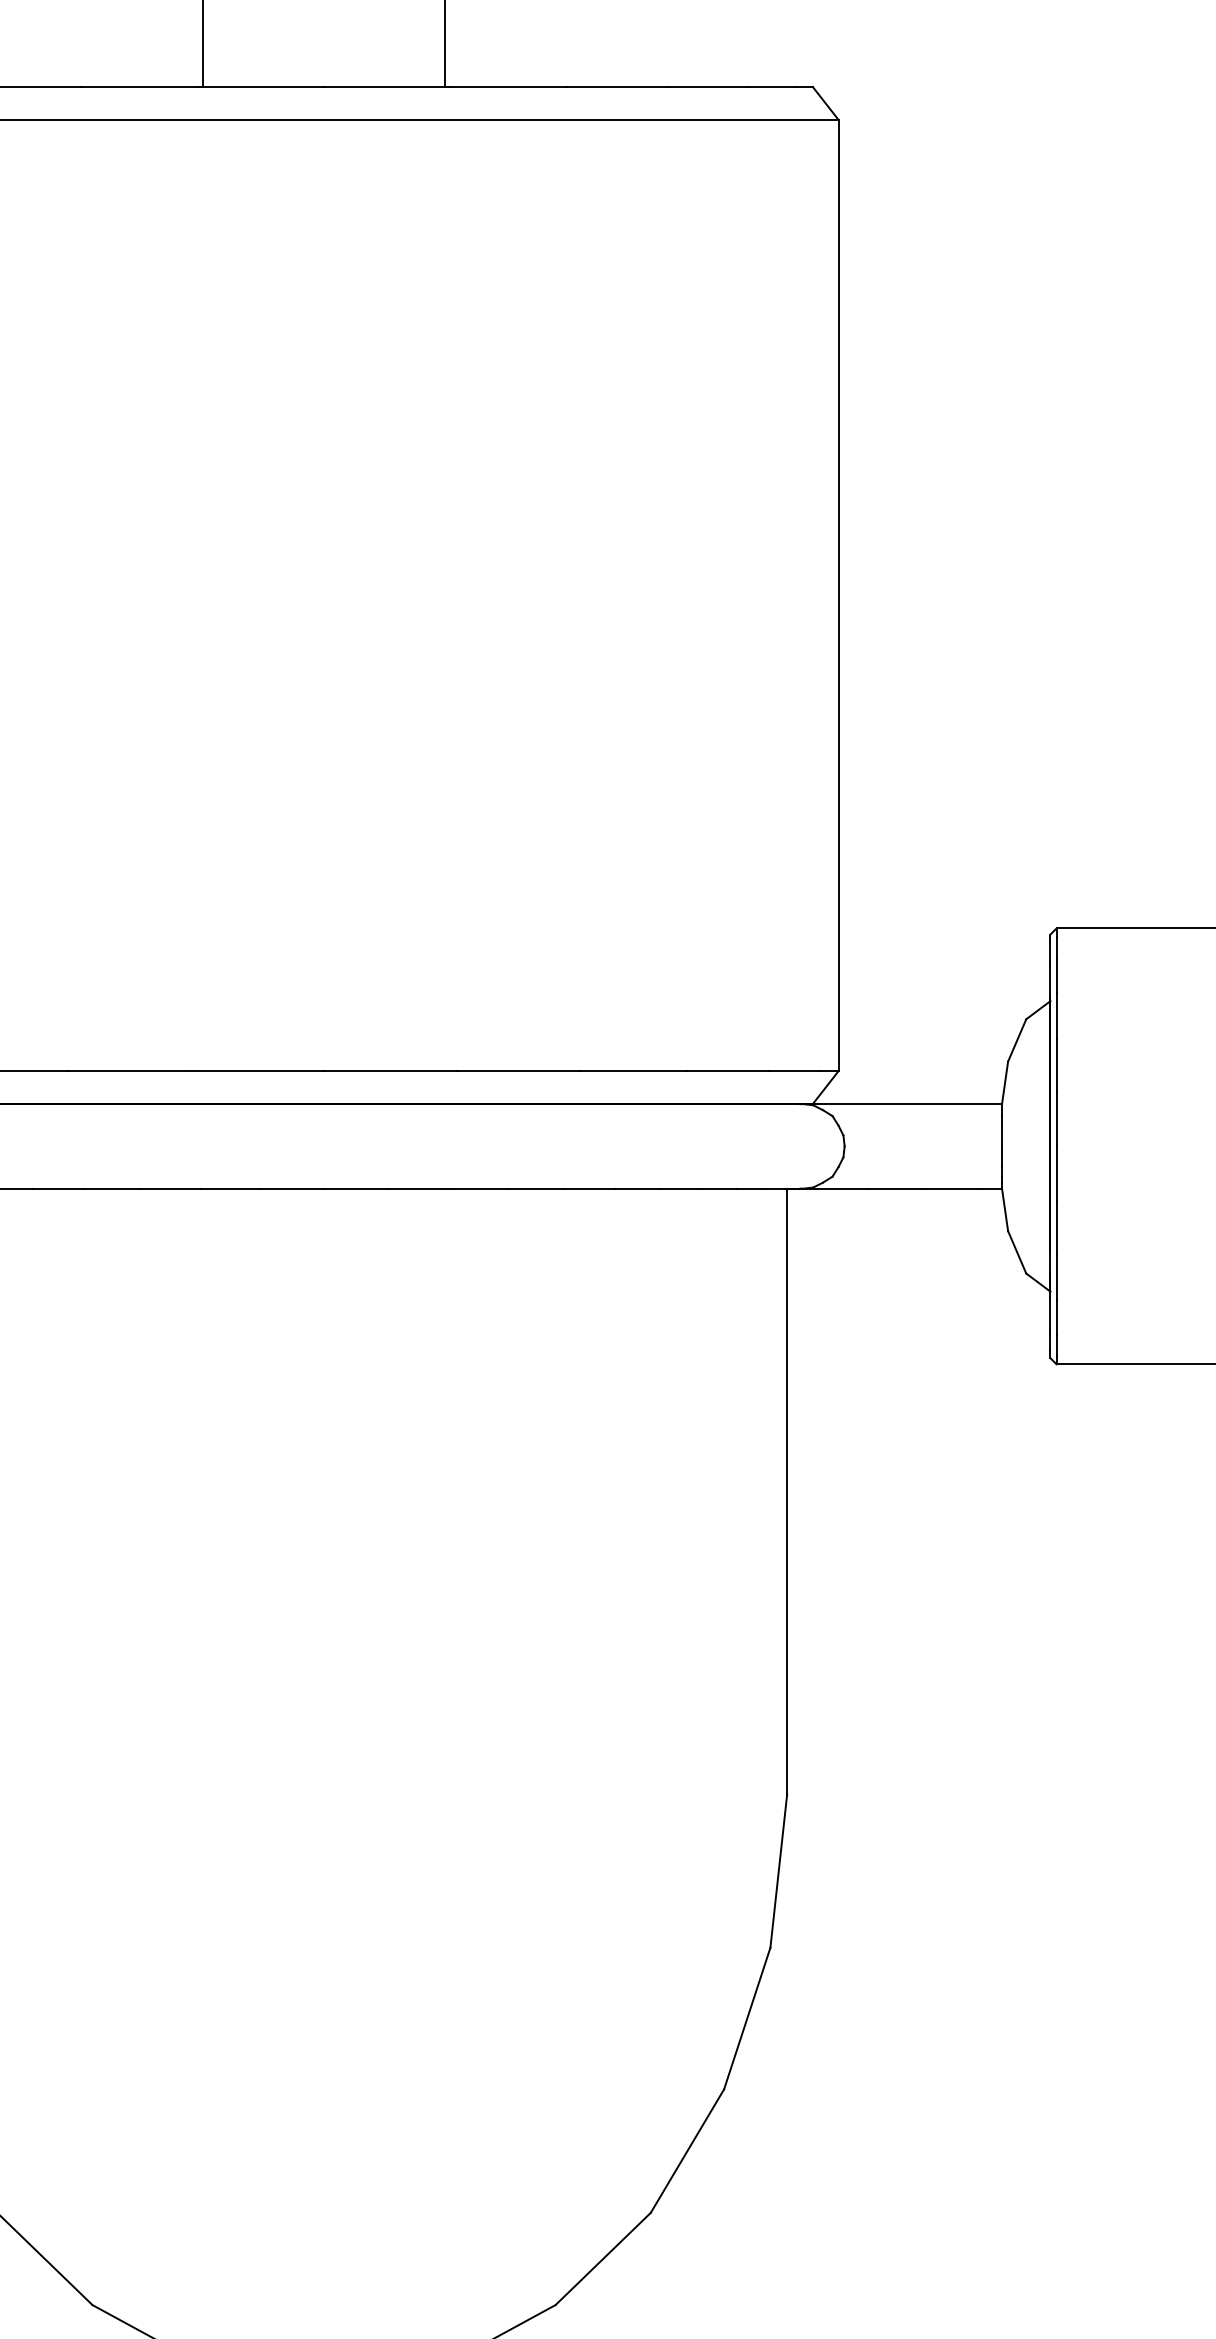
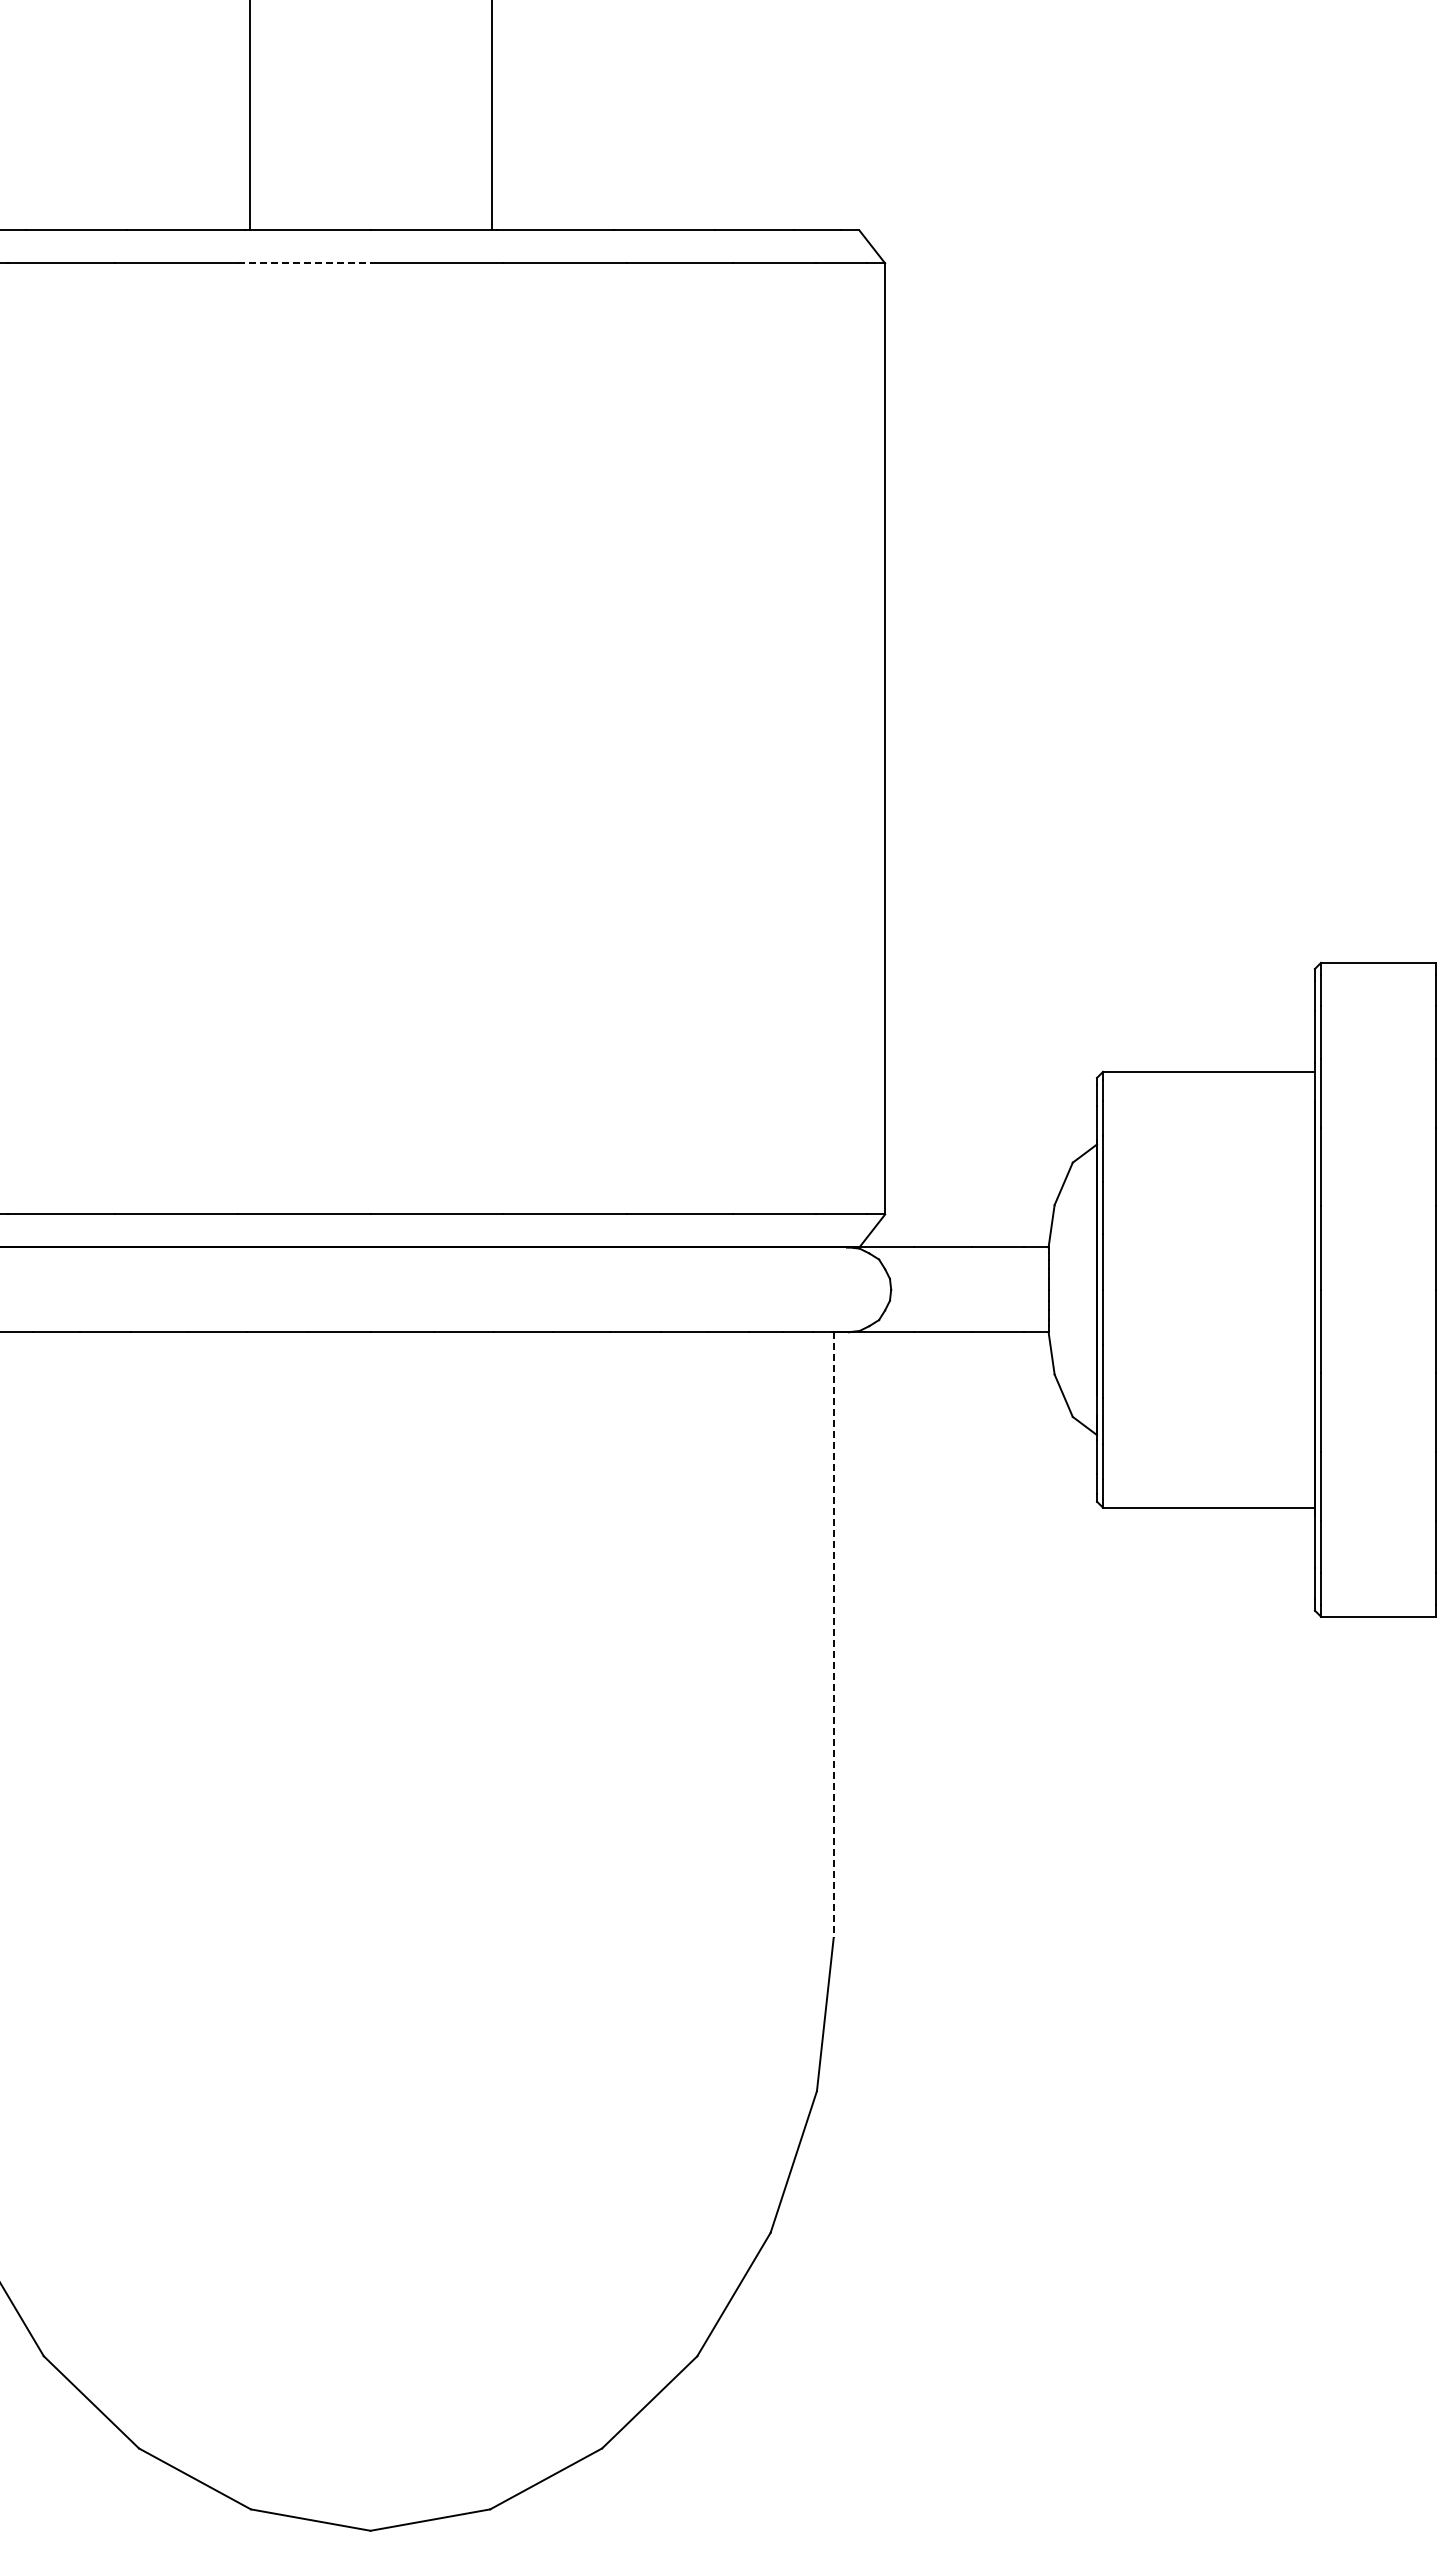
line: (257, 120) -> (304, 263), solid -> dashed
line: (786, 1492) -> (833, 1635), solid -> dashed

